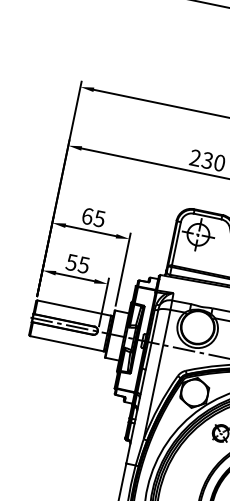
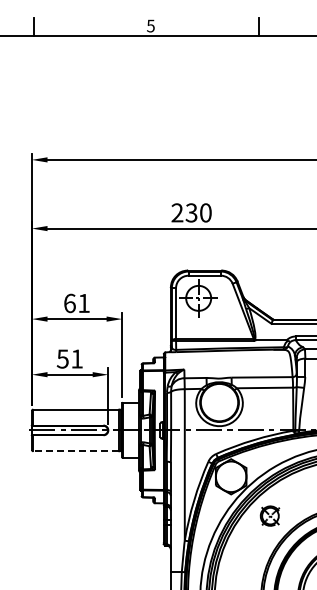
text: (99, 218) -> (83, 303), 65 -> 61
text: (83, 264) -> (76, 358), 55 -> 51
line: (66, 343) -> (75, 451), solid -> dashed

